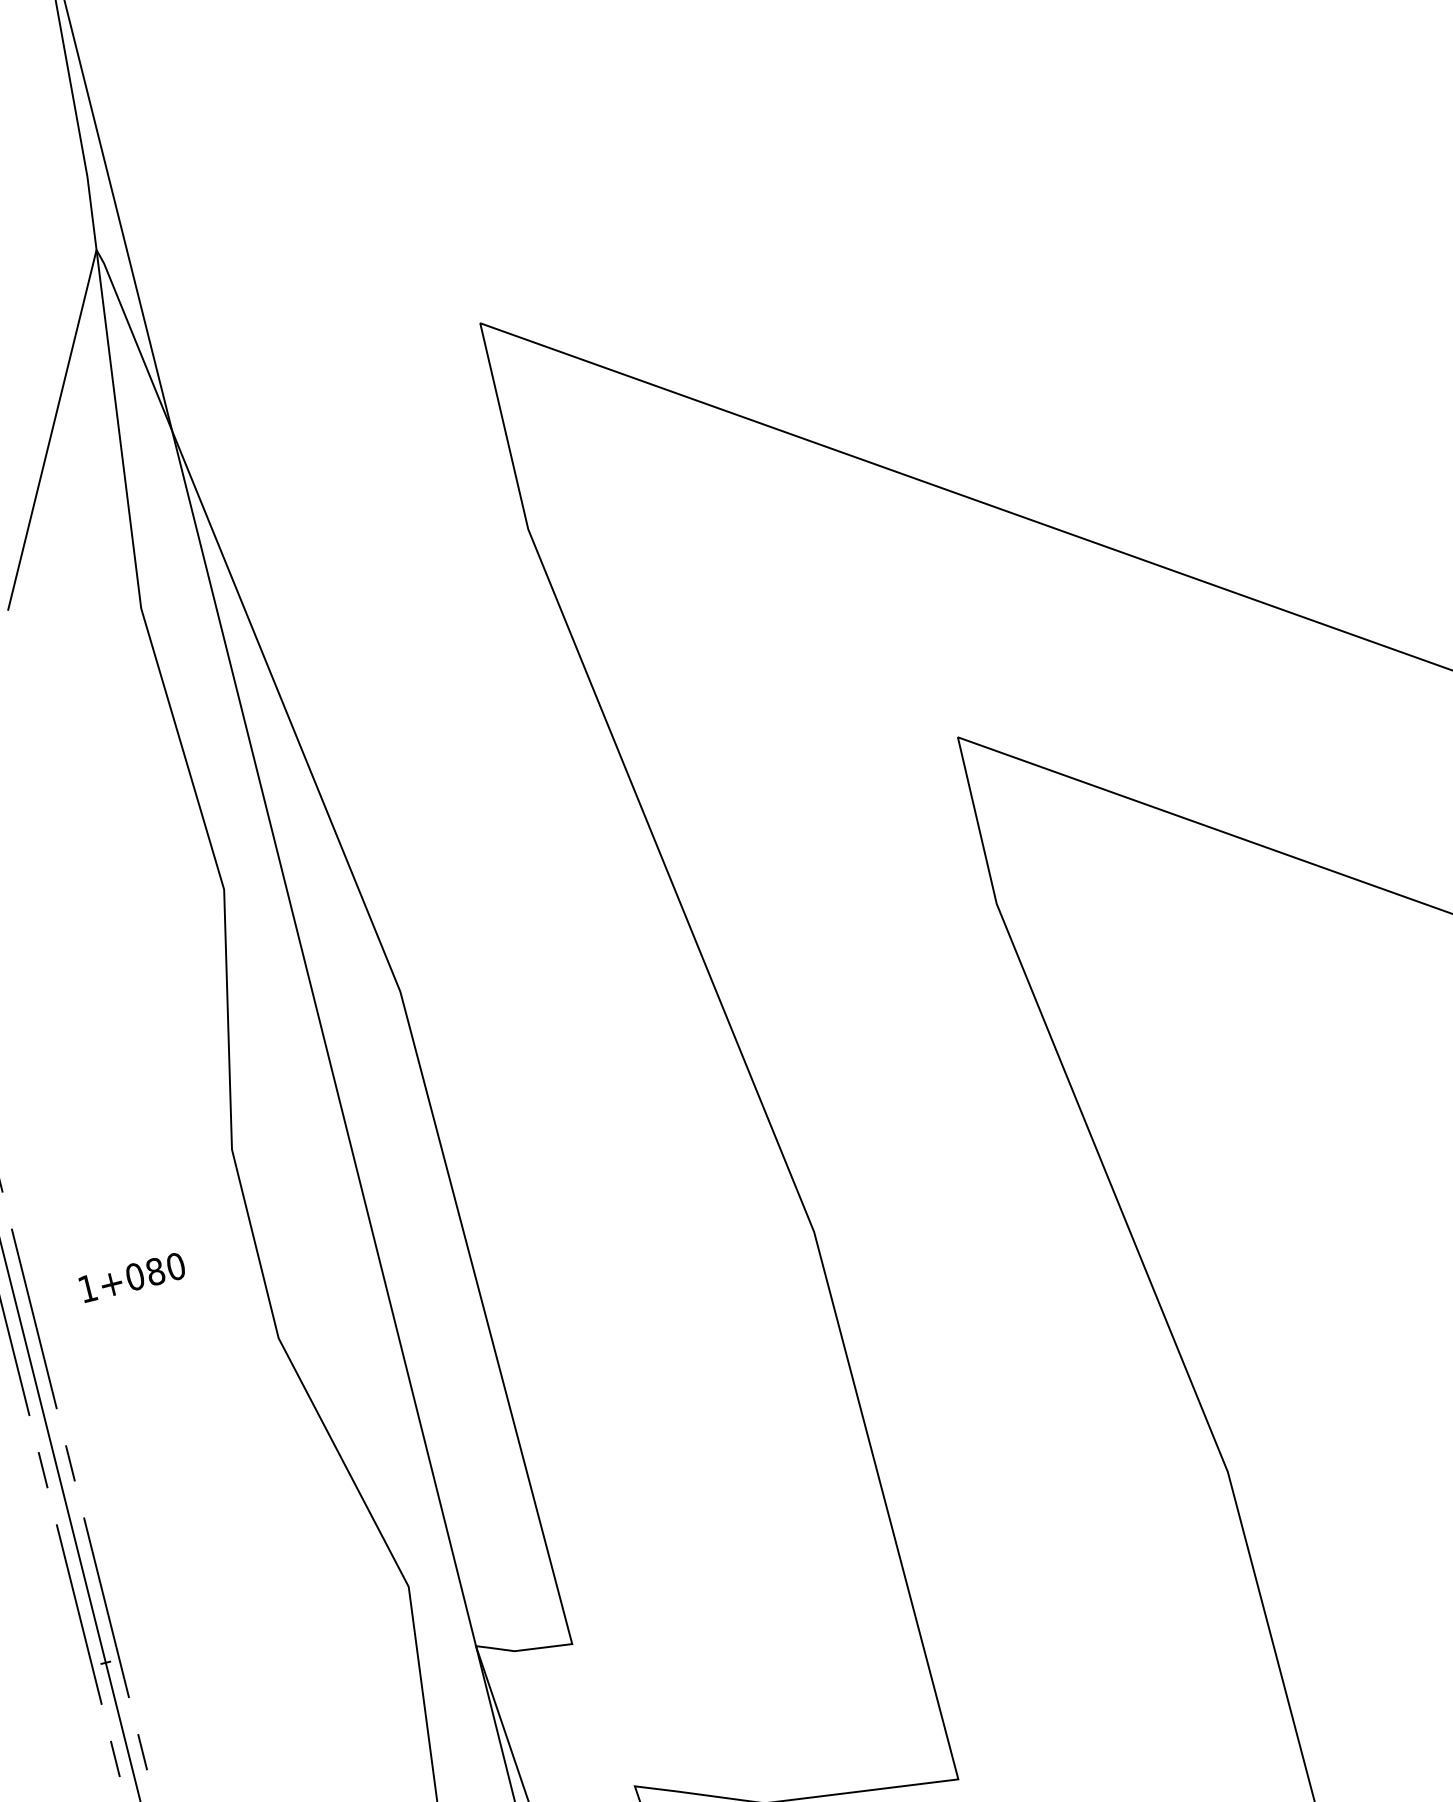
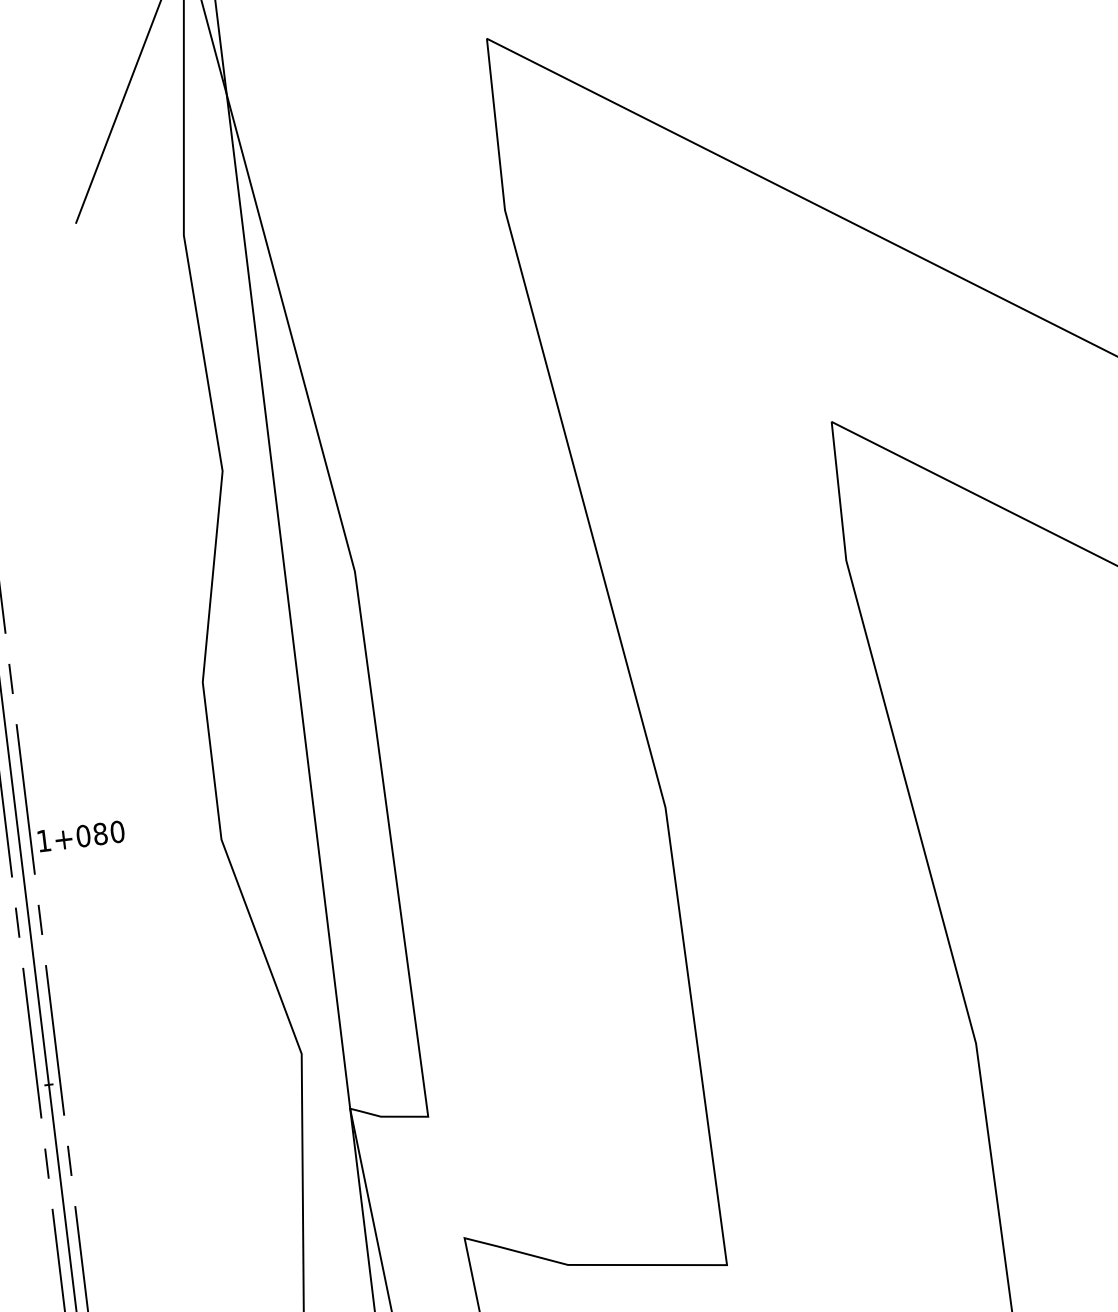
text: (131, 1277) -> (80, 836), moved

